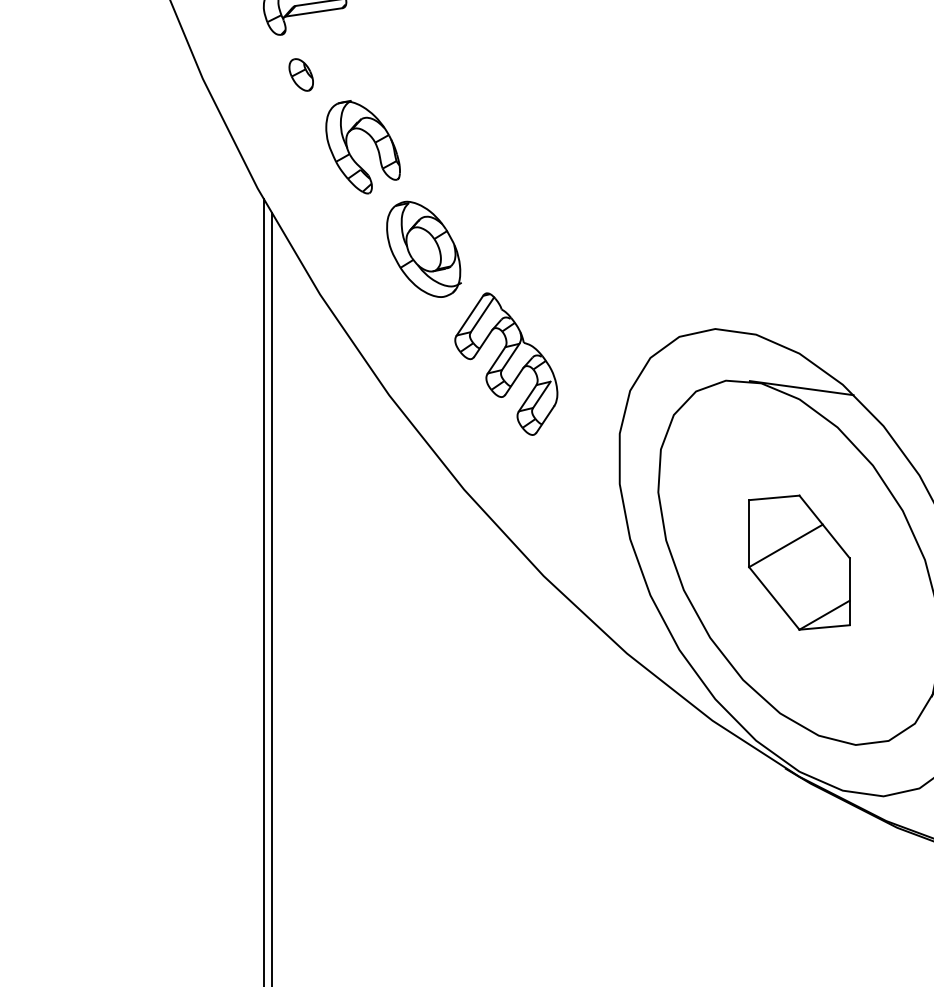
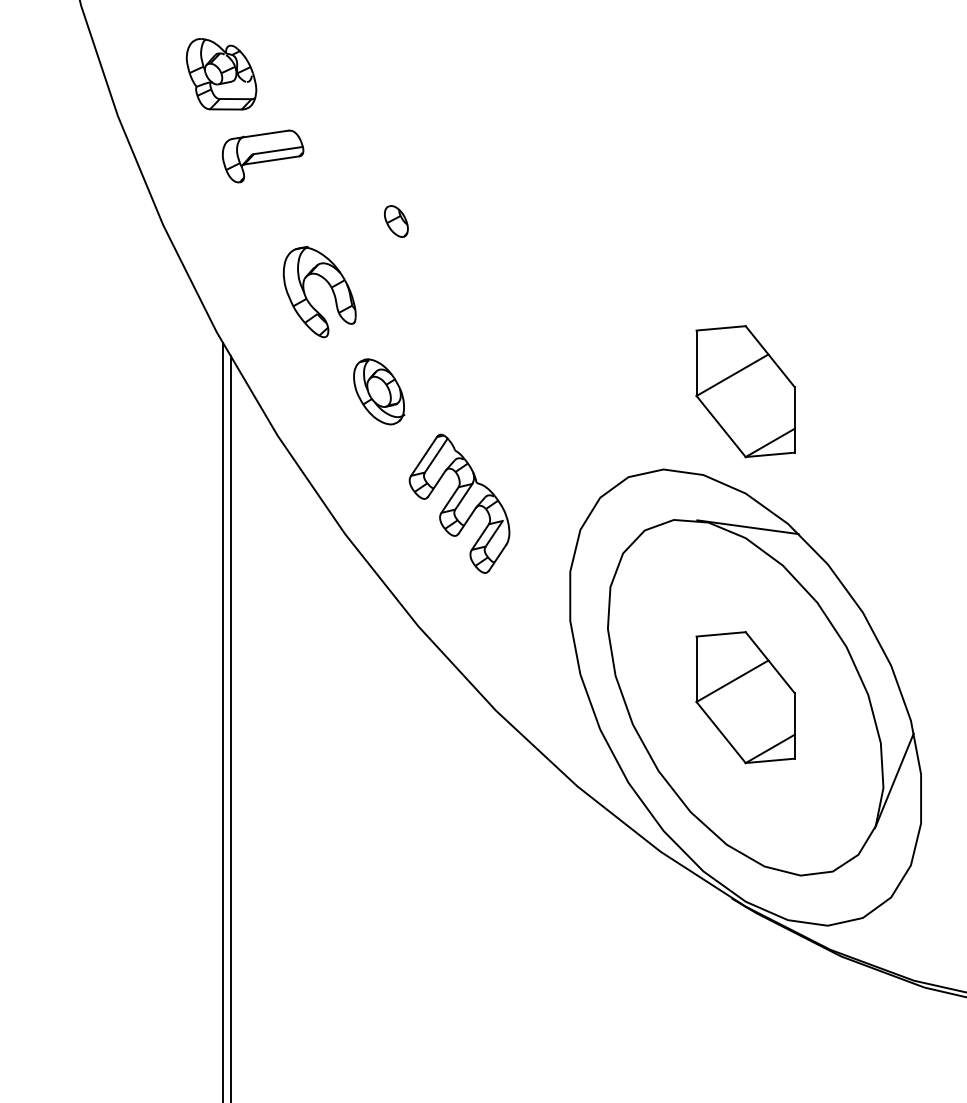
part: (301, 74) -> (396, 221), moved
part: (424, 249) -> (379, 391), size x0.7
part: (799, 249) -> (745, 391), added

